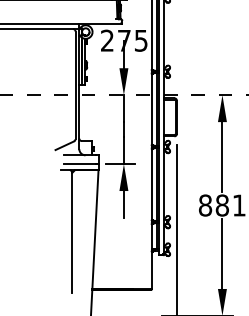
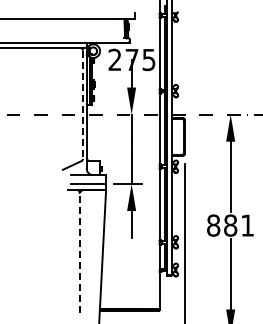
line: (75, 86) -> (82, 105), solid -> dashed
line: (72, 232) -> (79, 252), solid -> dashed

